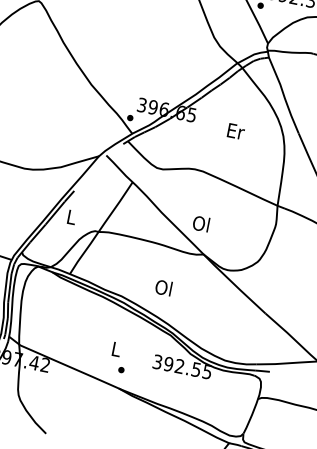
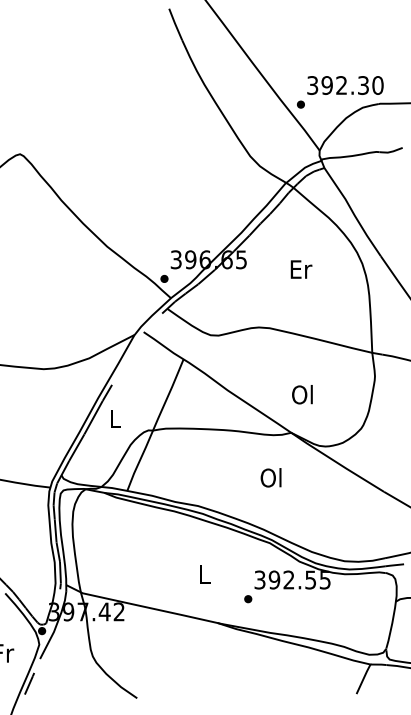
text: (201, 223) -> (302, 394), moved
text: (163, 287) -> (270, 477), moved
part: (121, 370) -> (248, 599), moved

